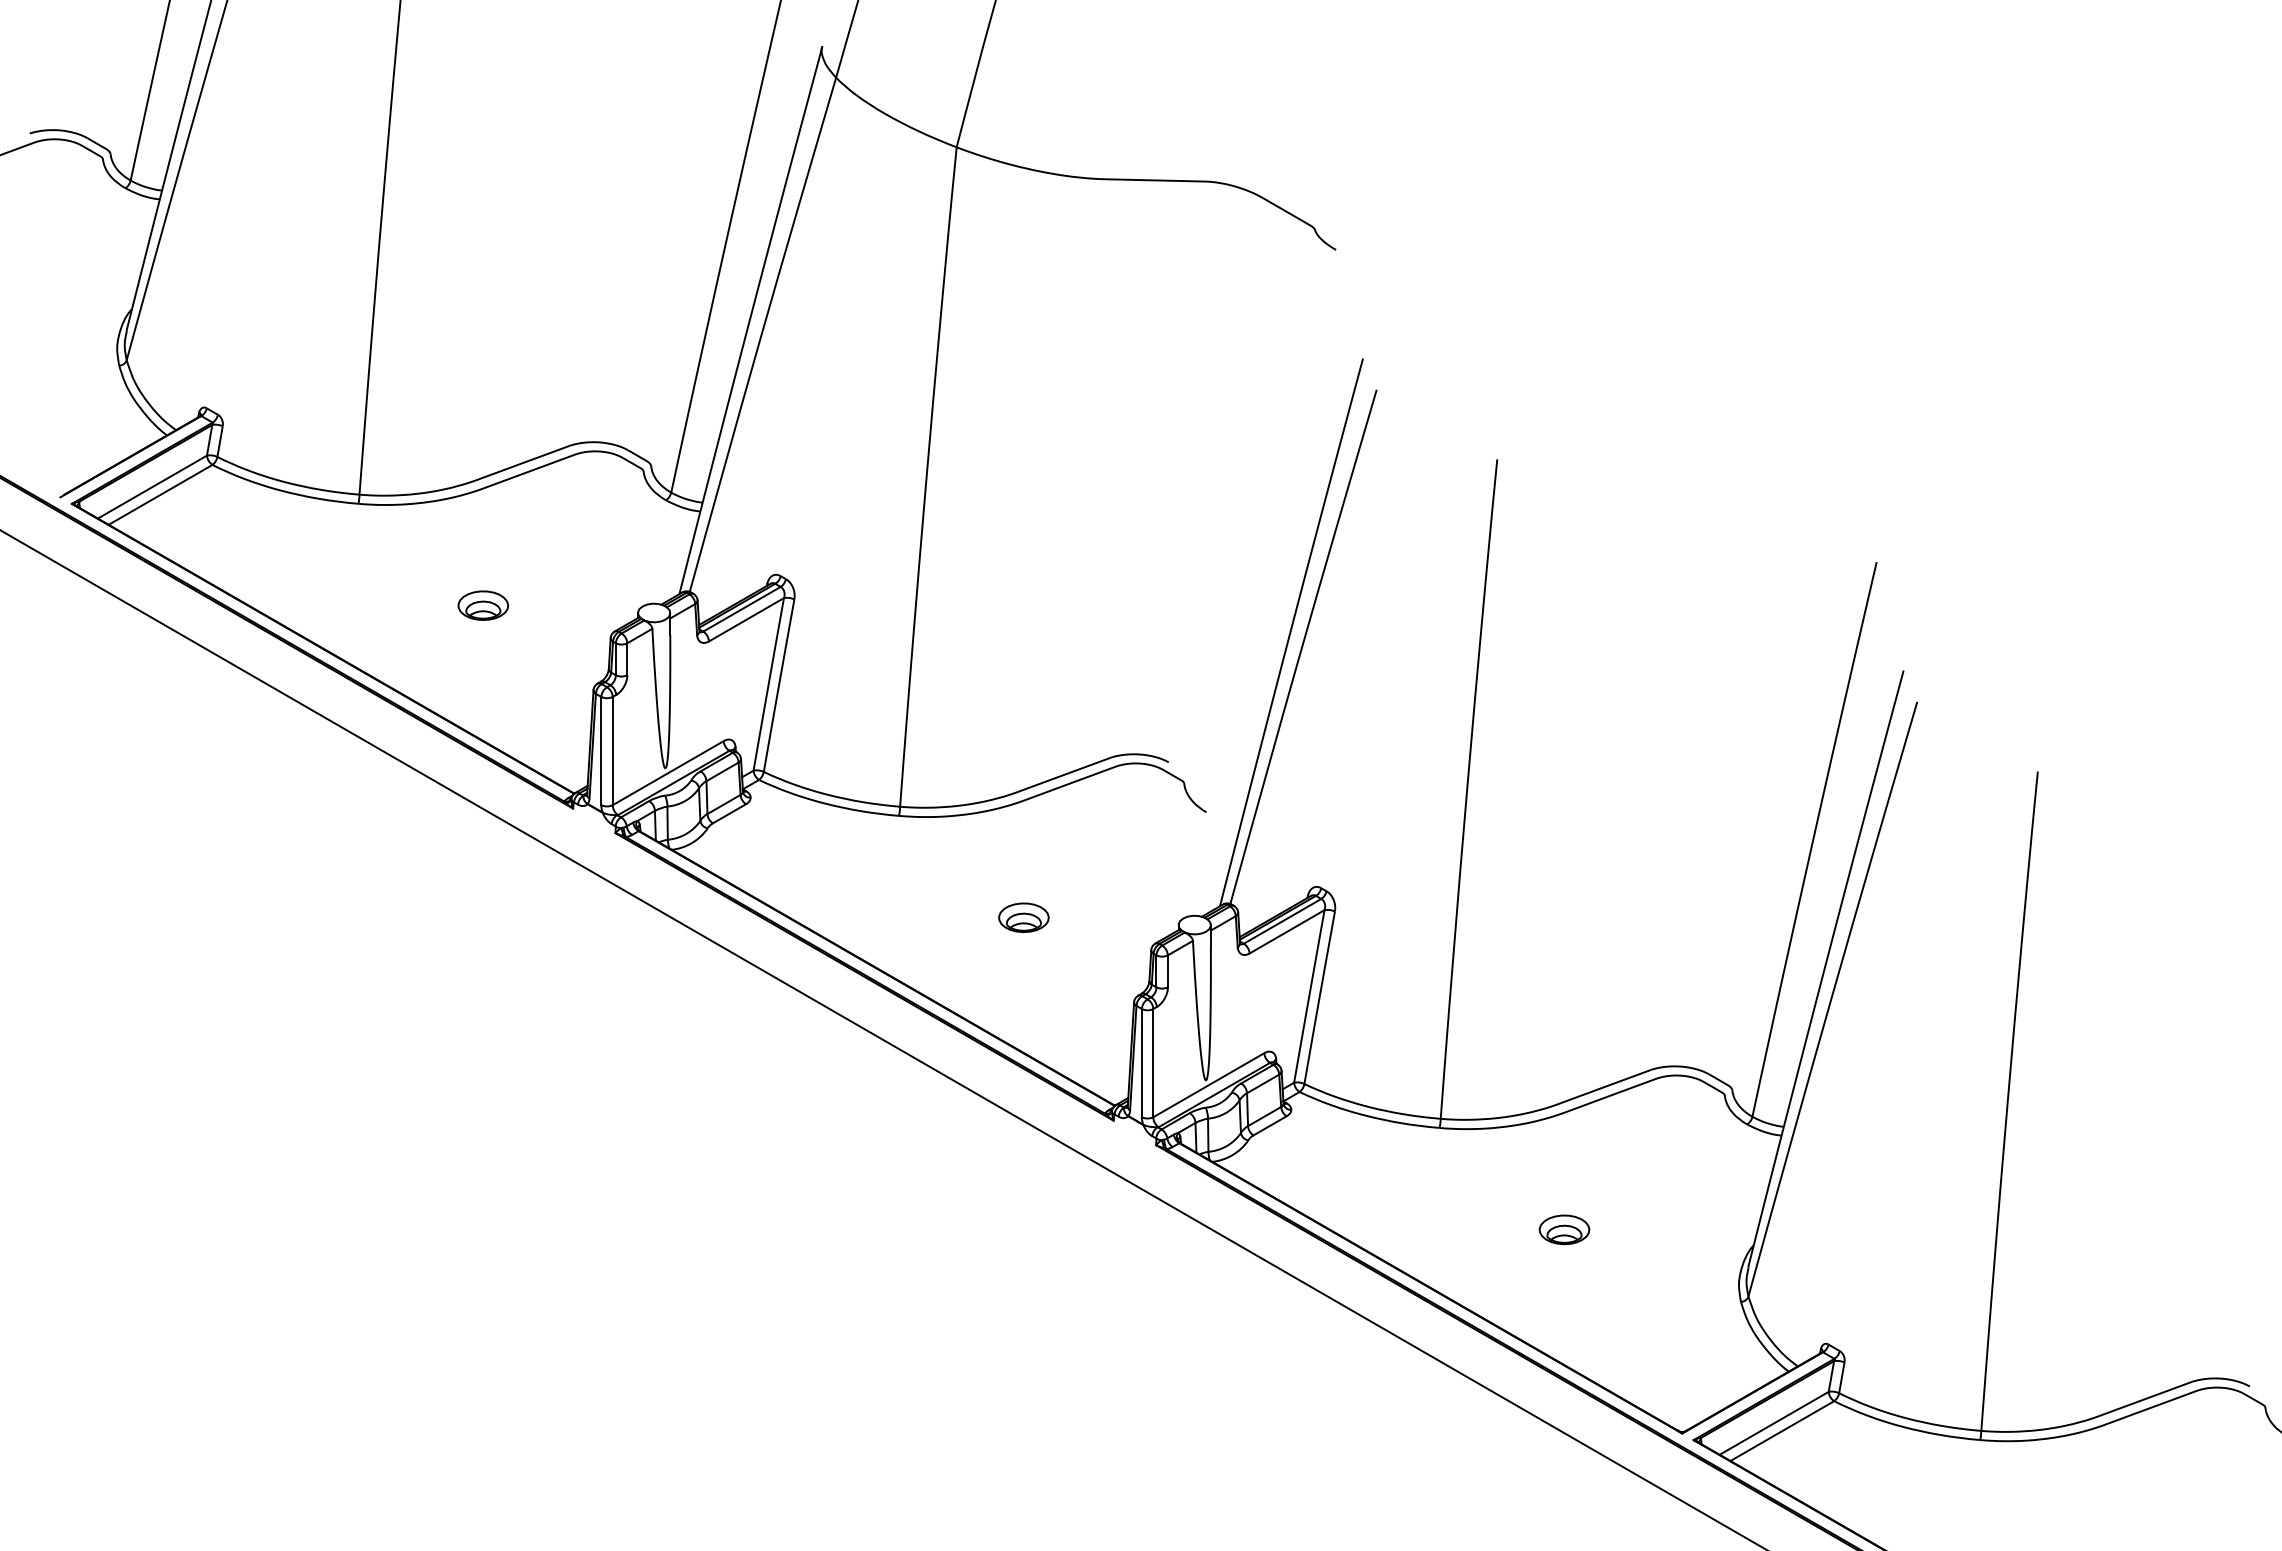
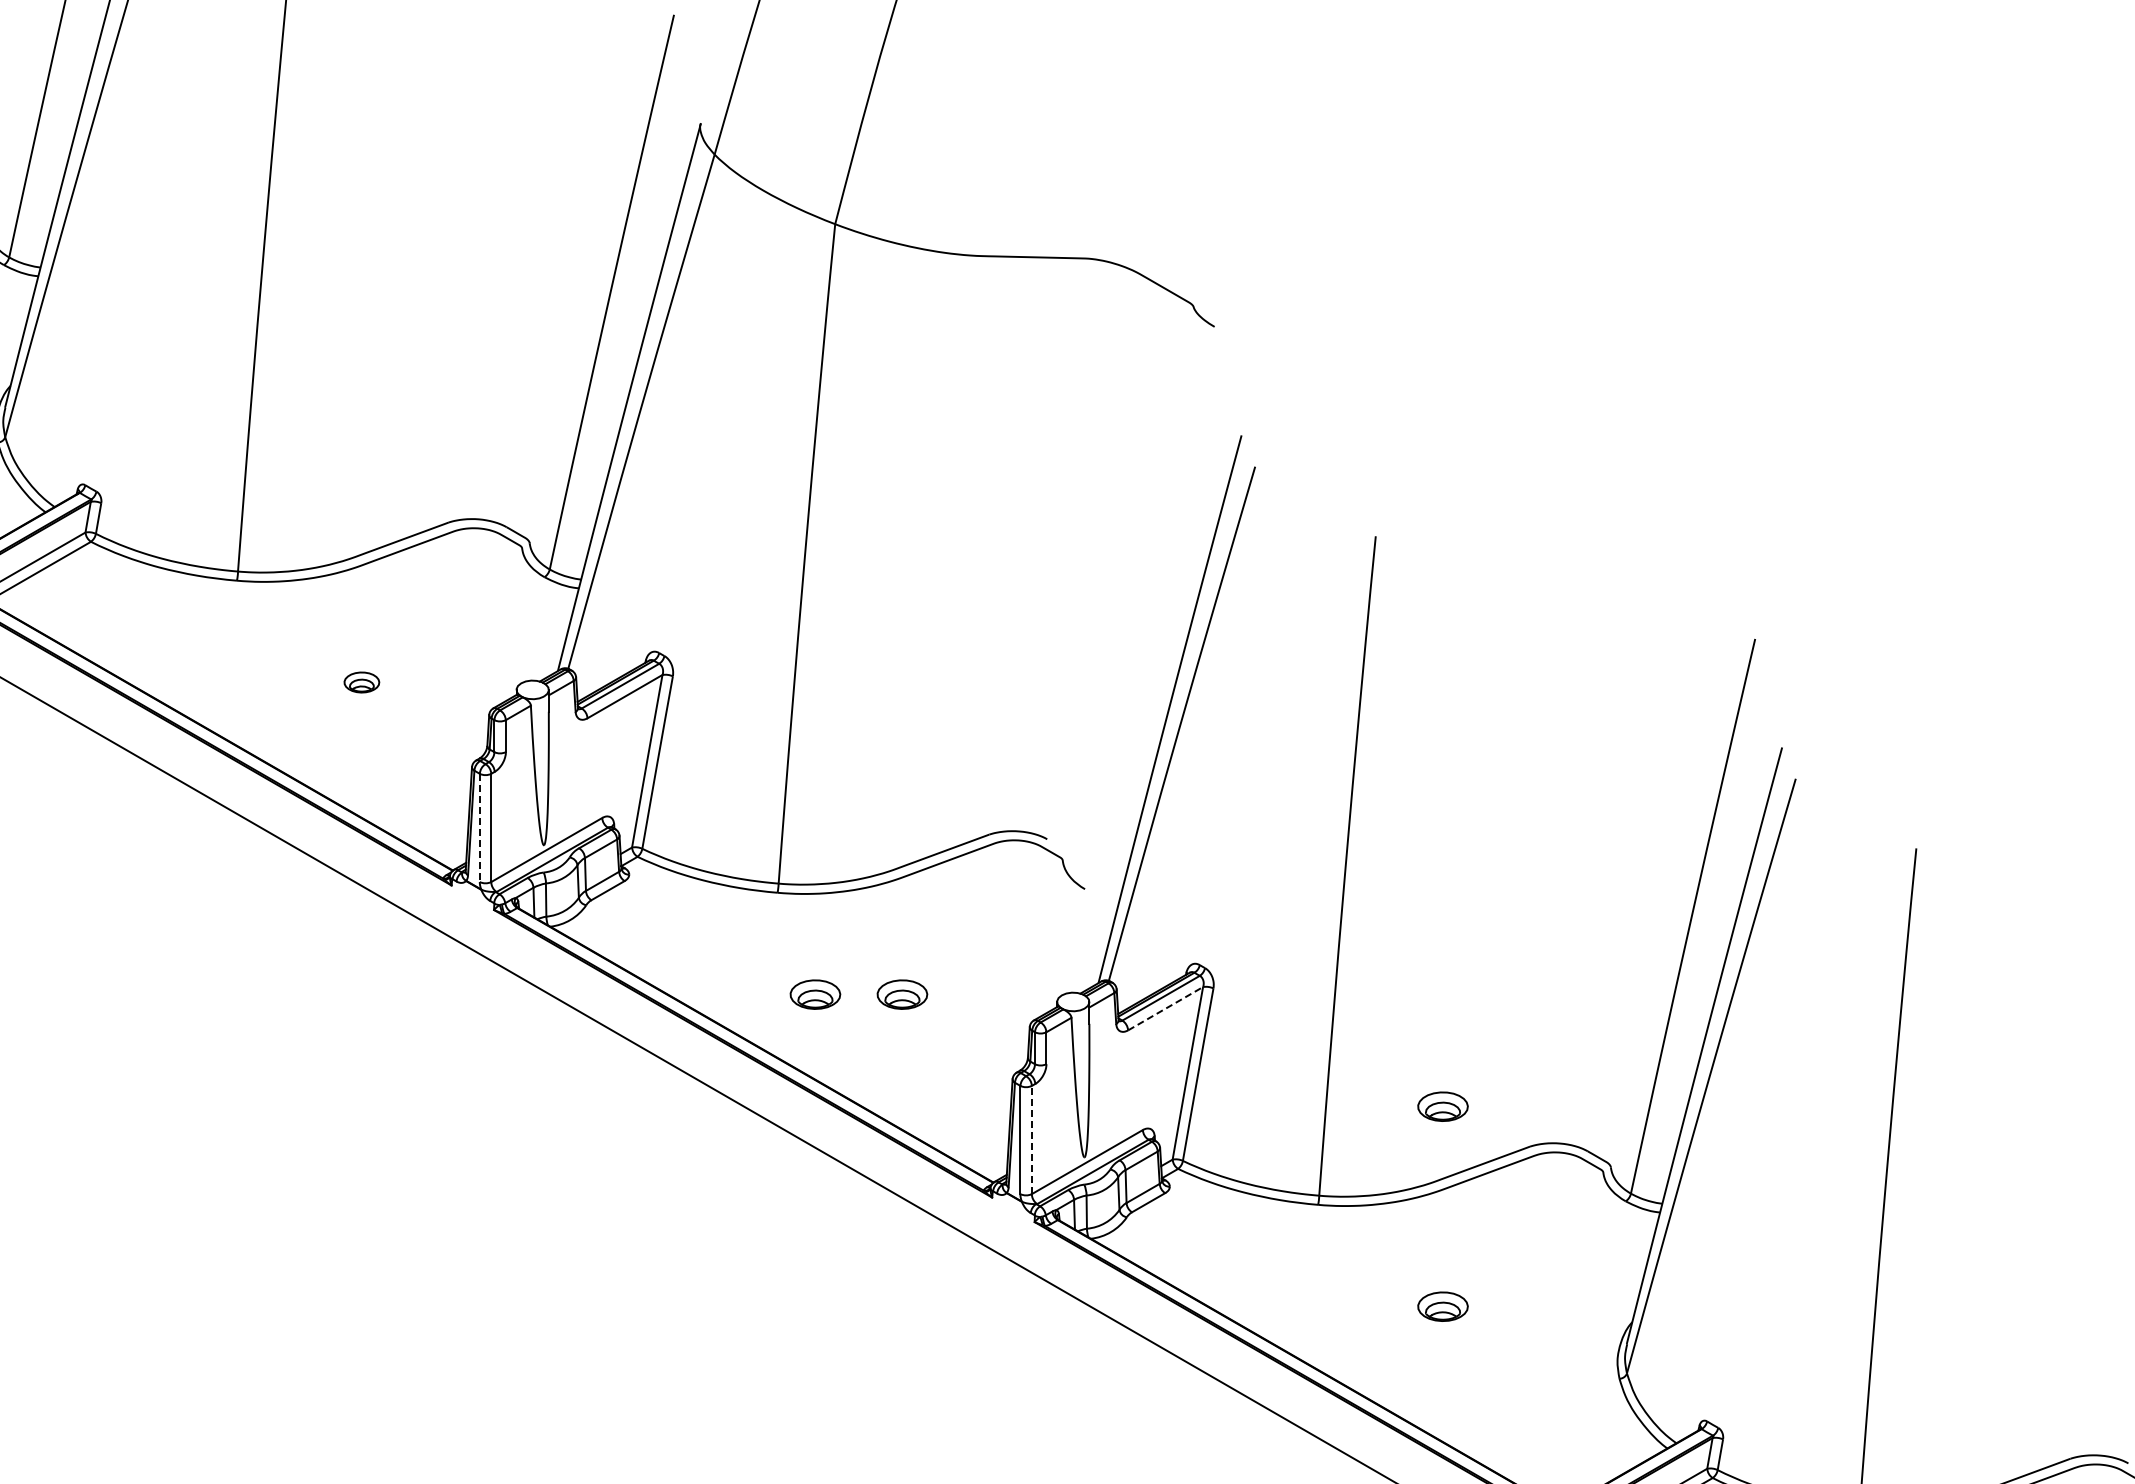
part: (483, 605) -> (362, 682), size x0.7
line: (601, 751) -> (480, 828), solid -> dashed
part: (936, 917) -> (815, 994), added
line: (1287, 931) -> (1166, 1008), solid -> dashed
part: (1564, 1029) -> (1443, 1106), added
line: (1153, 1062) -> (1032, 1139), solid -> dashed

